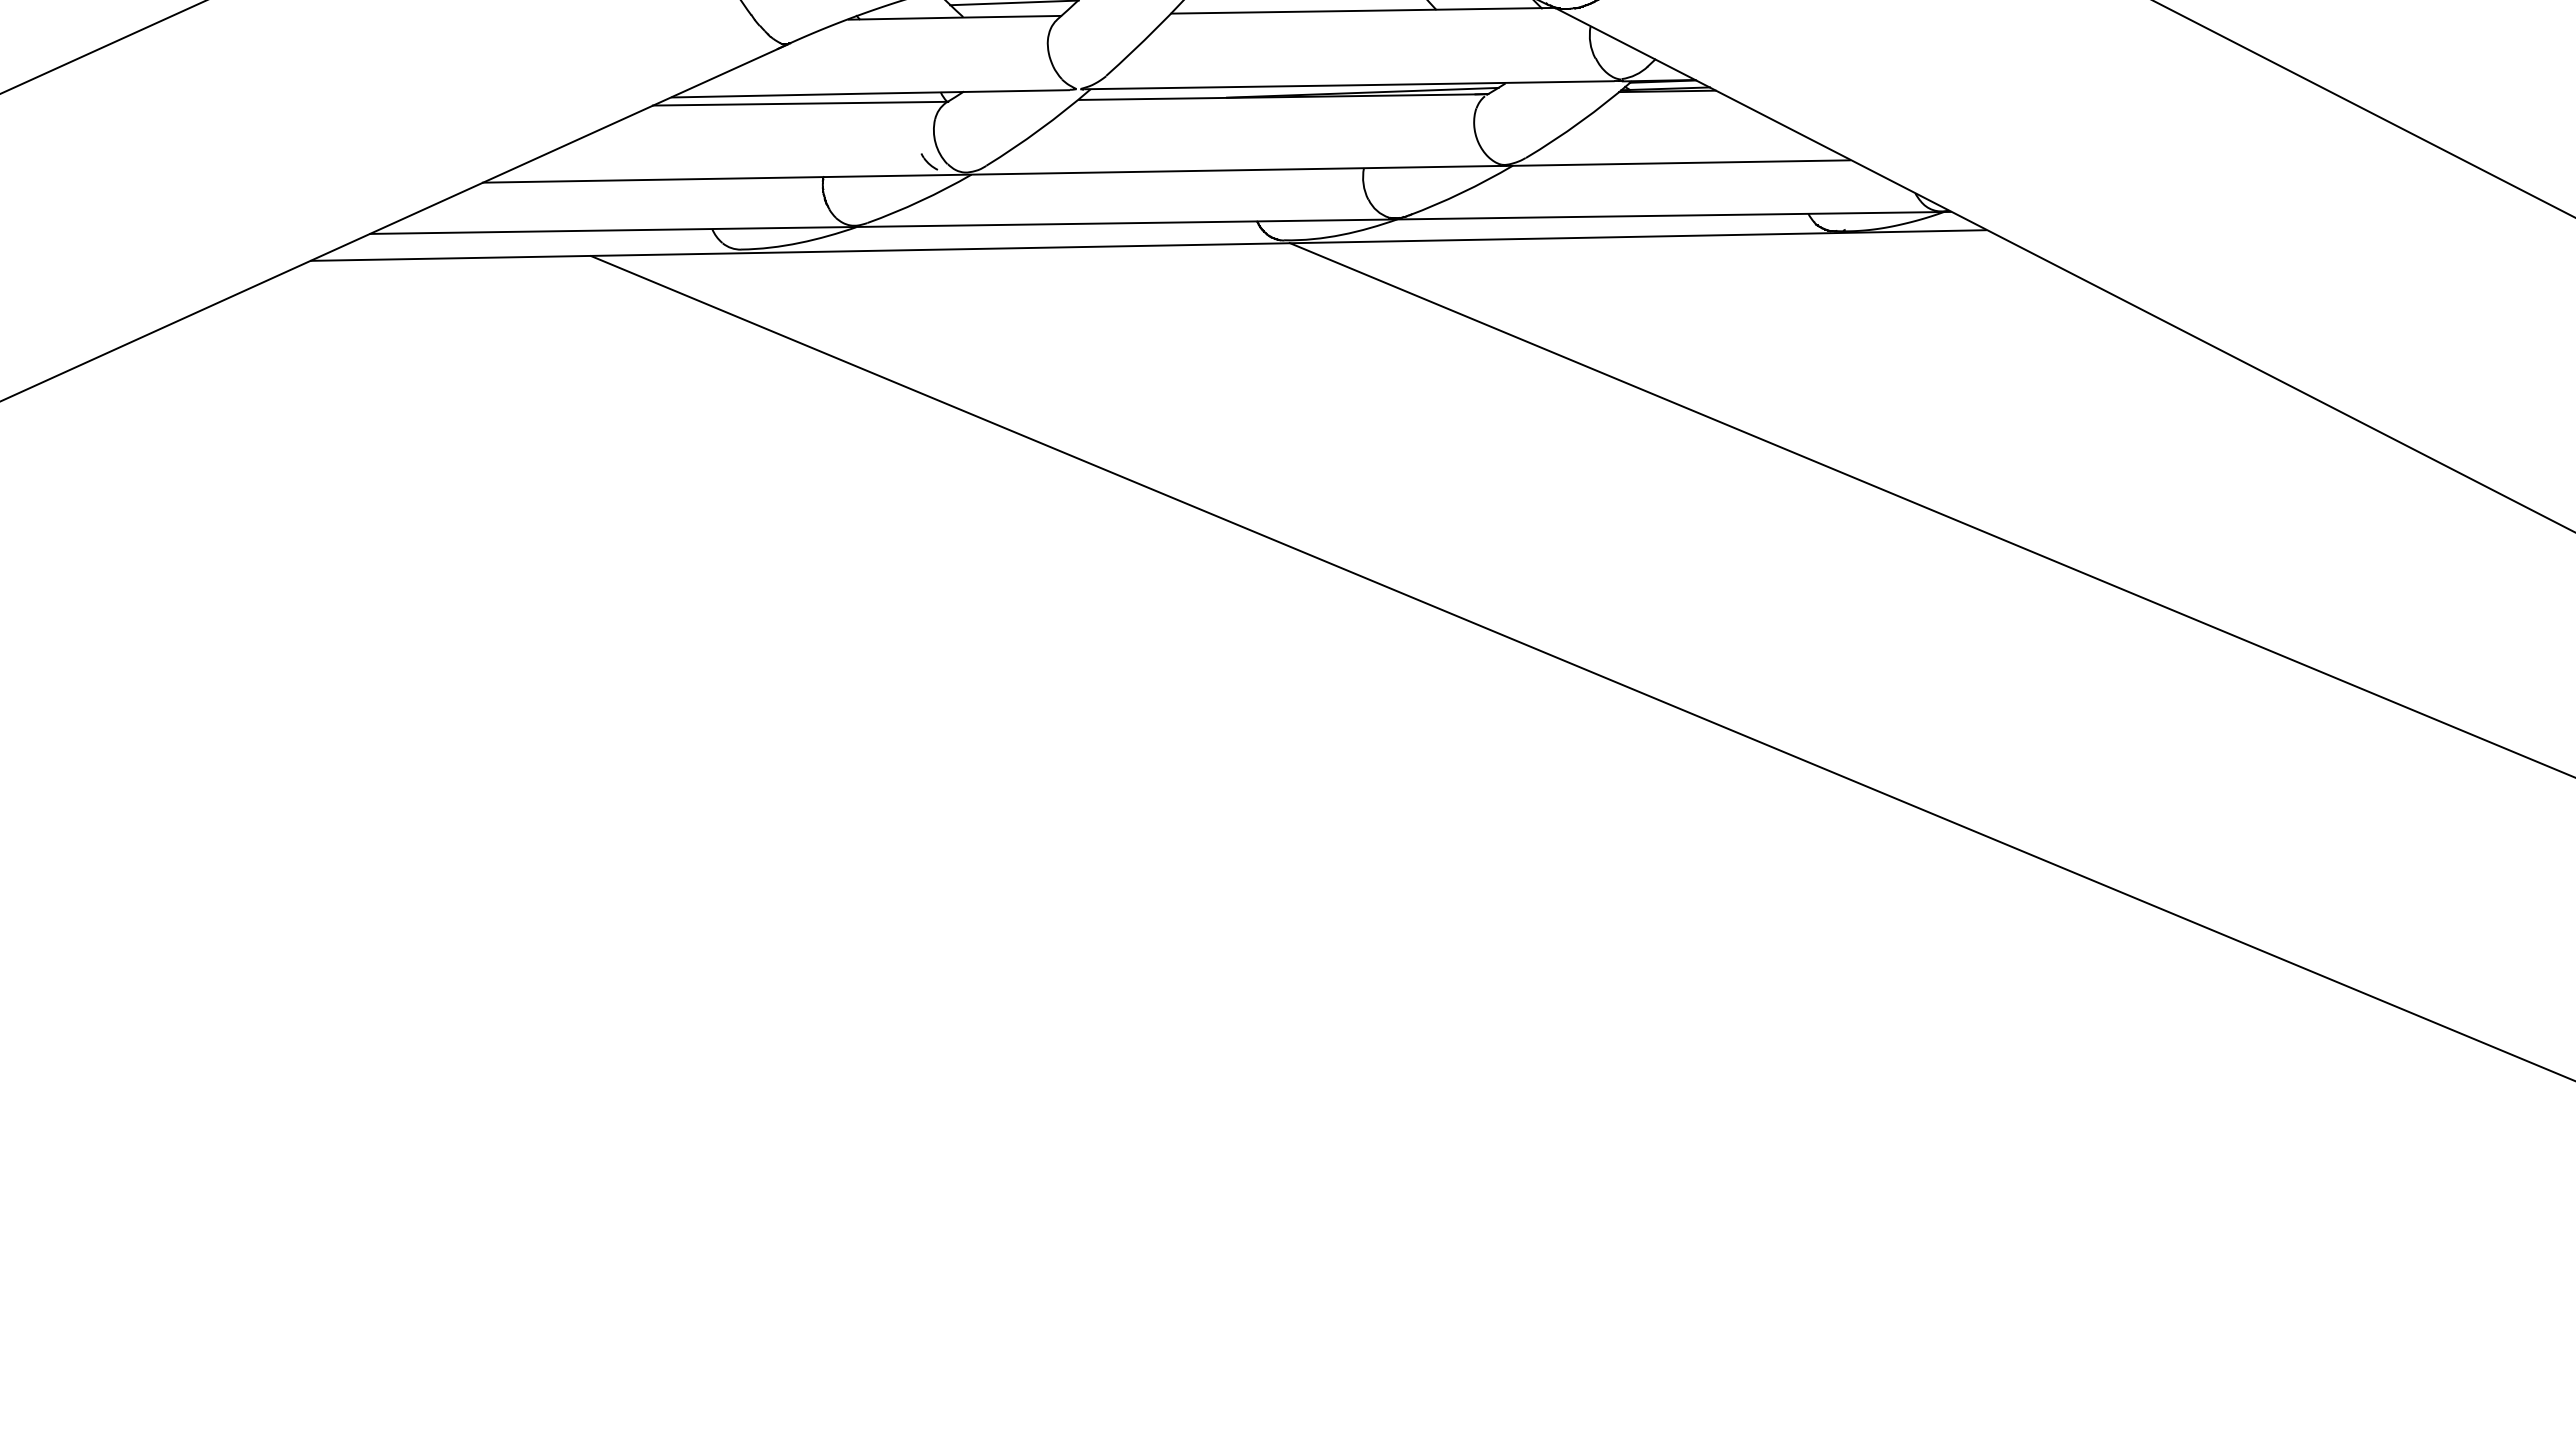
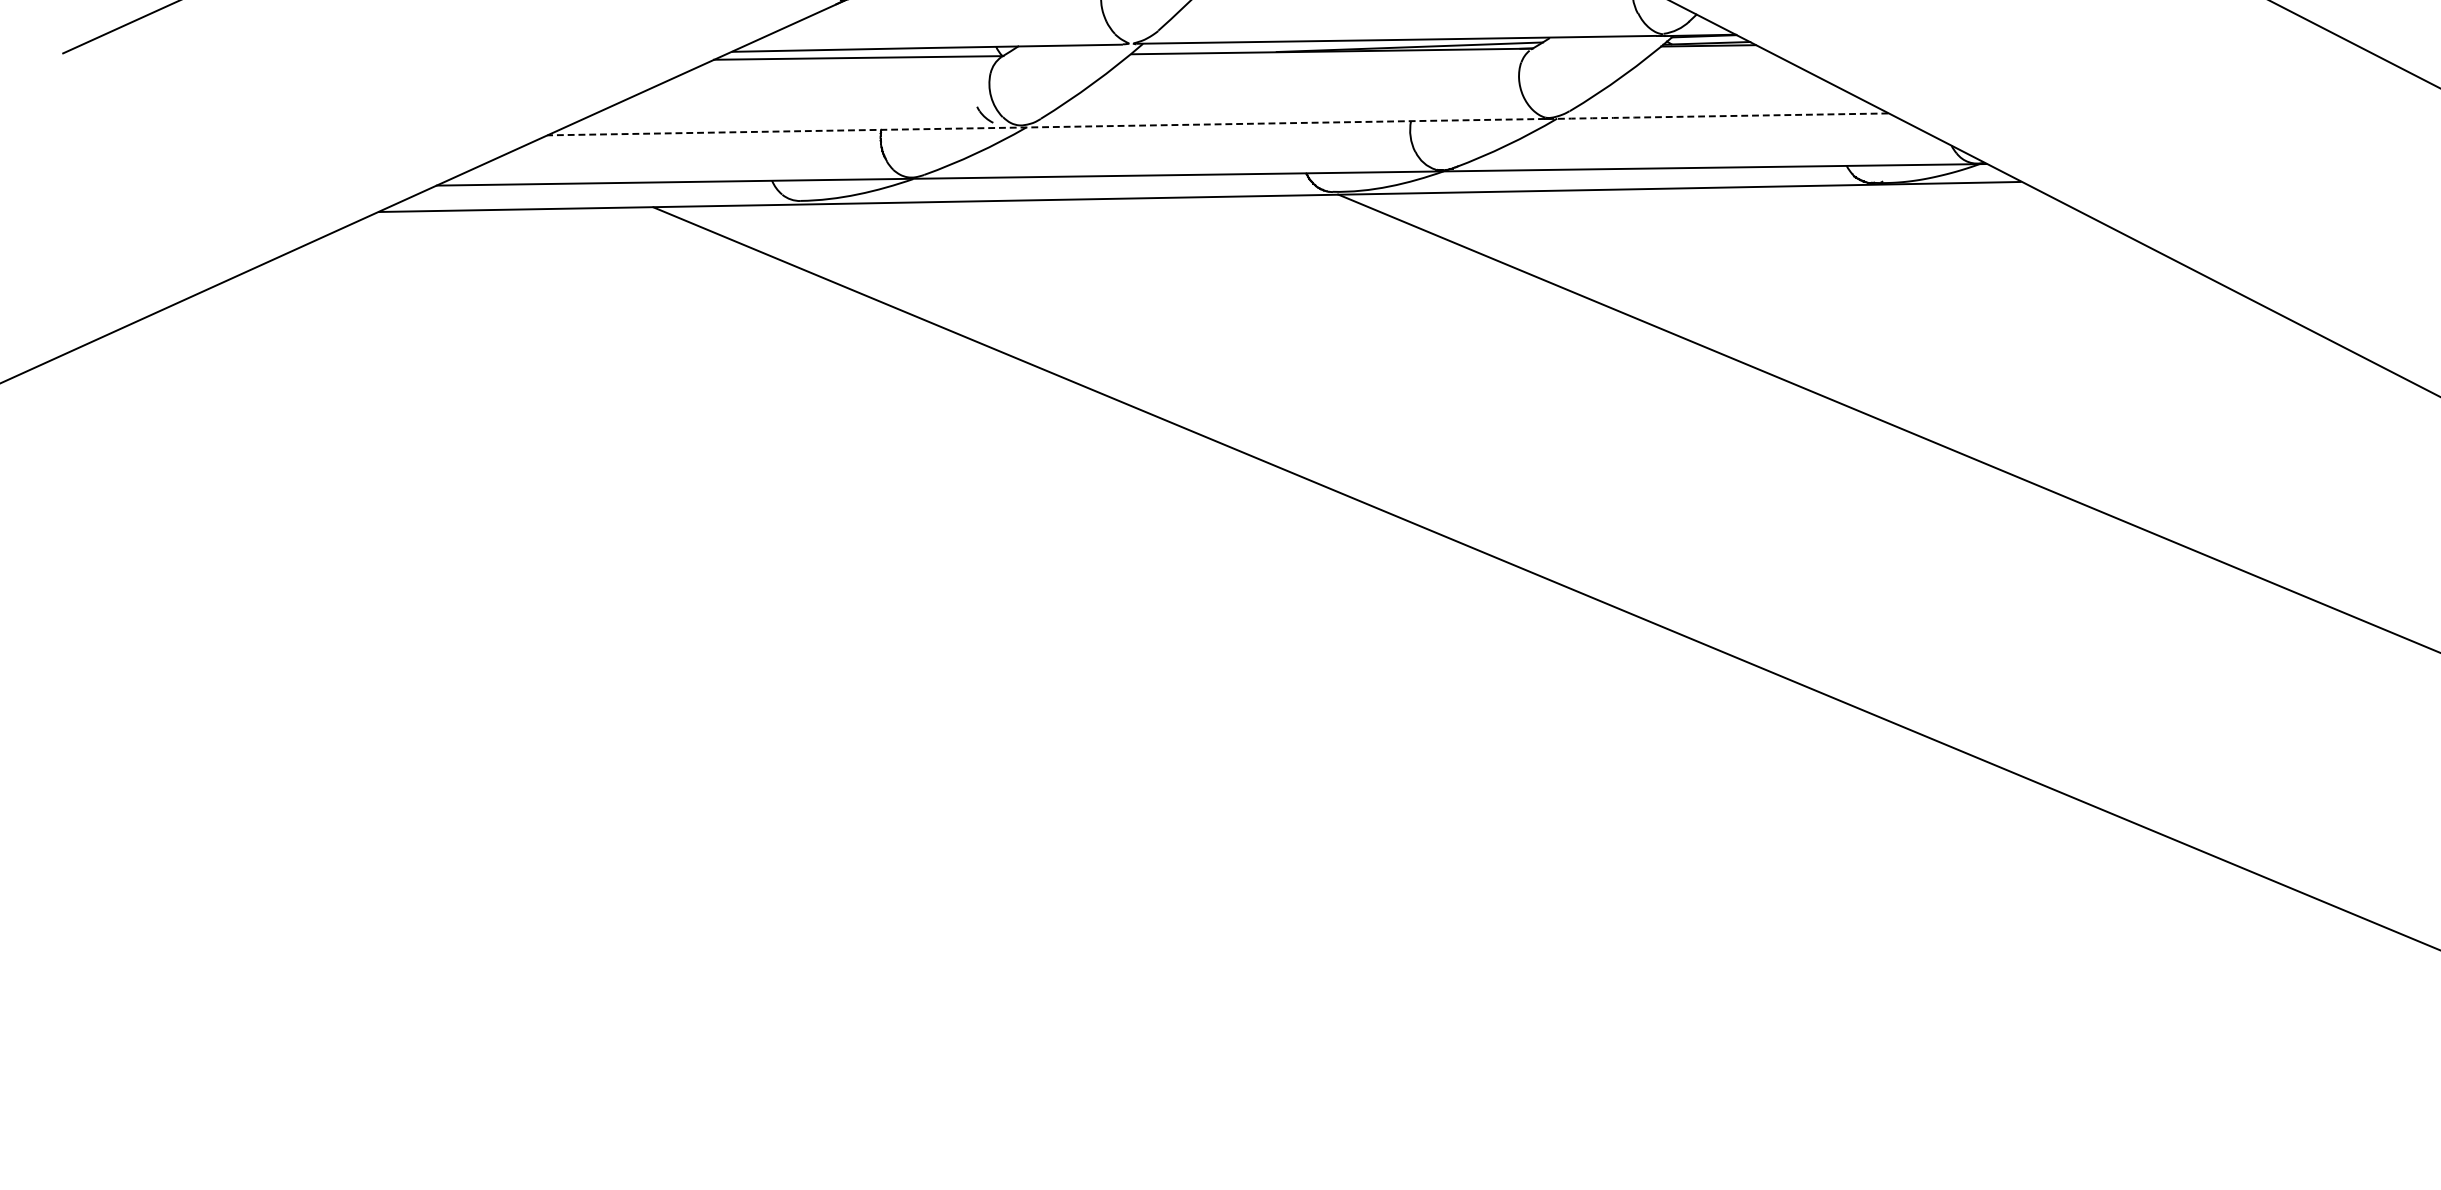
arc: (1678, 163) -> (1719, 116), solid -> dashed
line: (991, 174) -> (1045, 127), solid -> dashed

